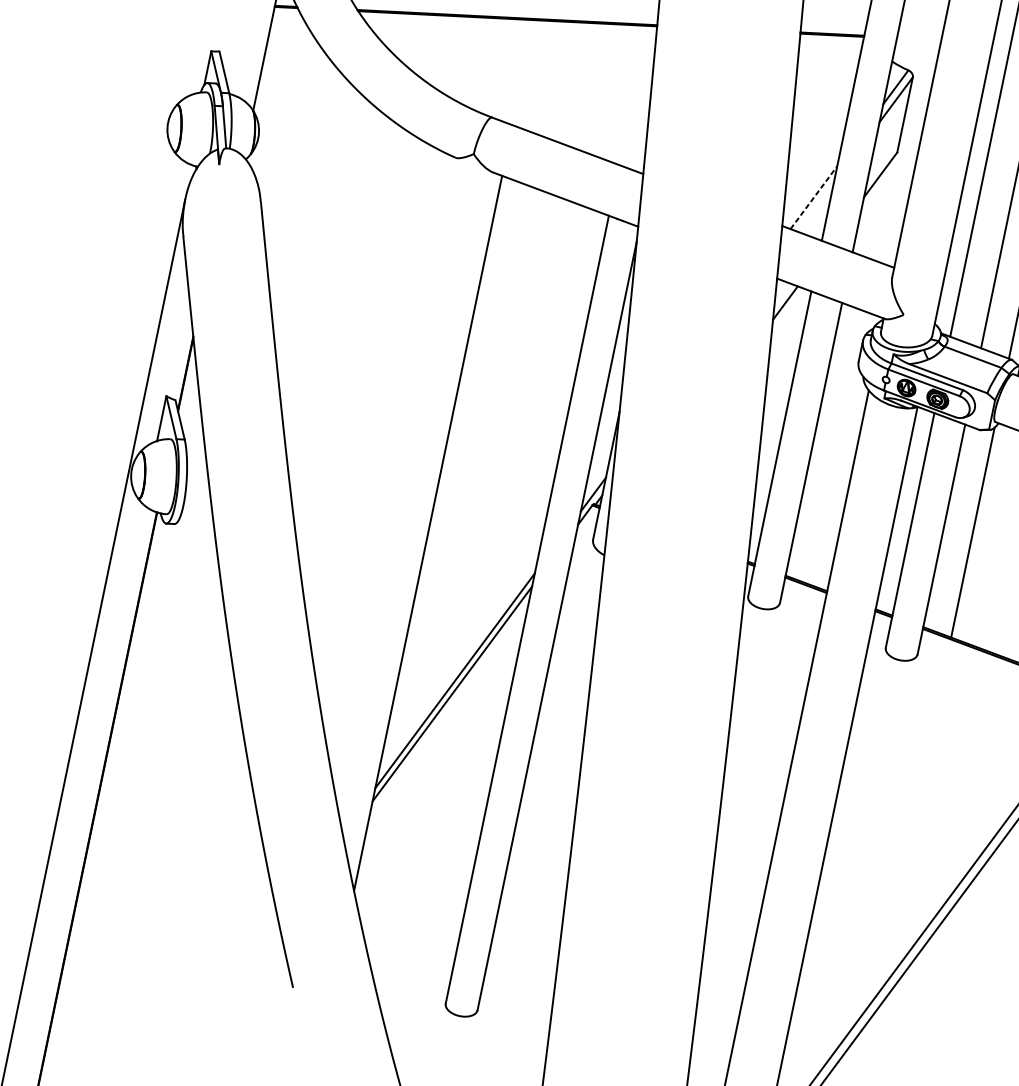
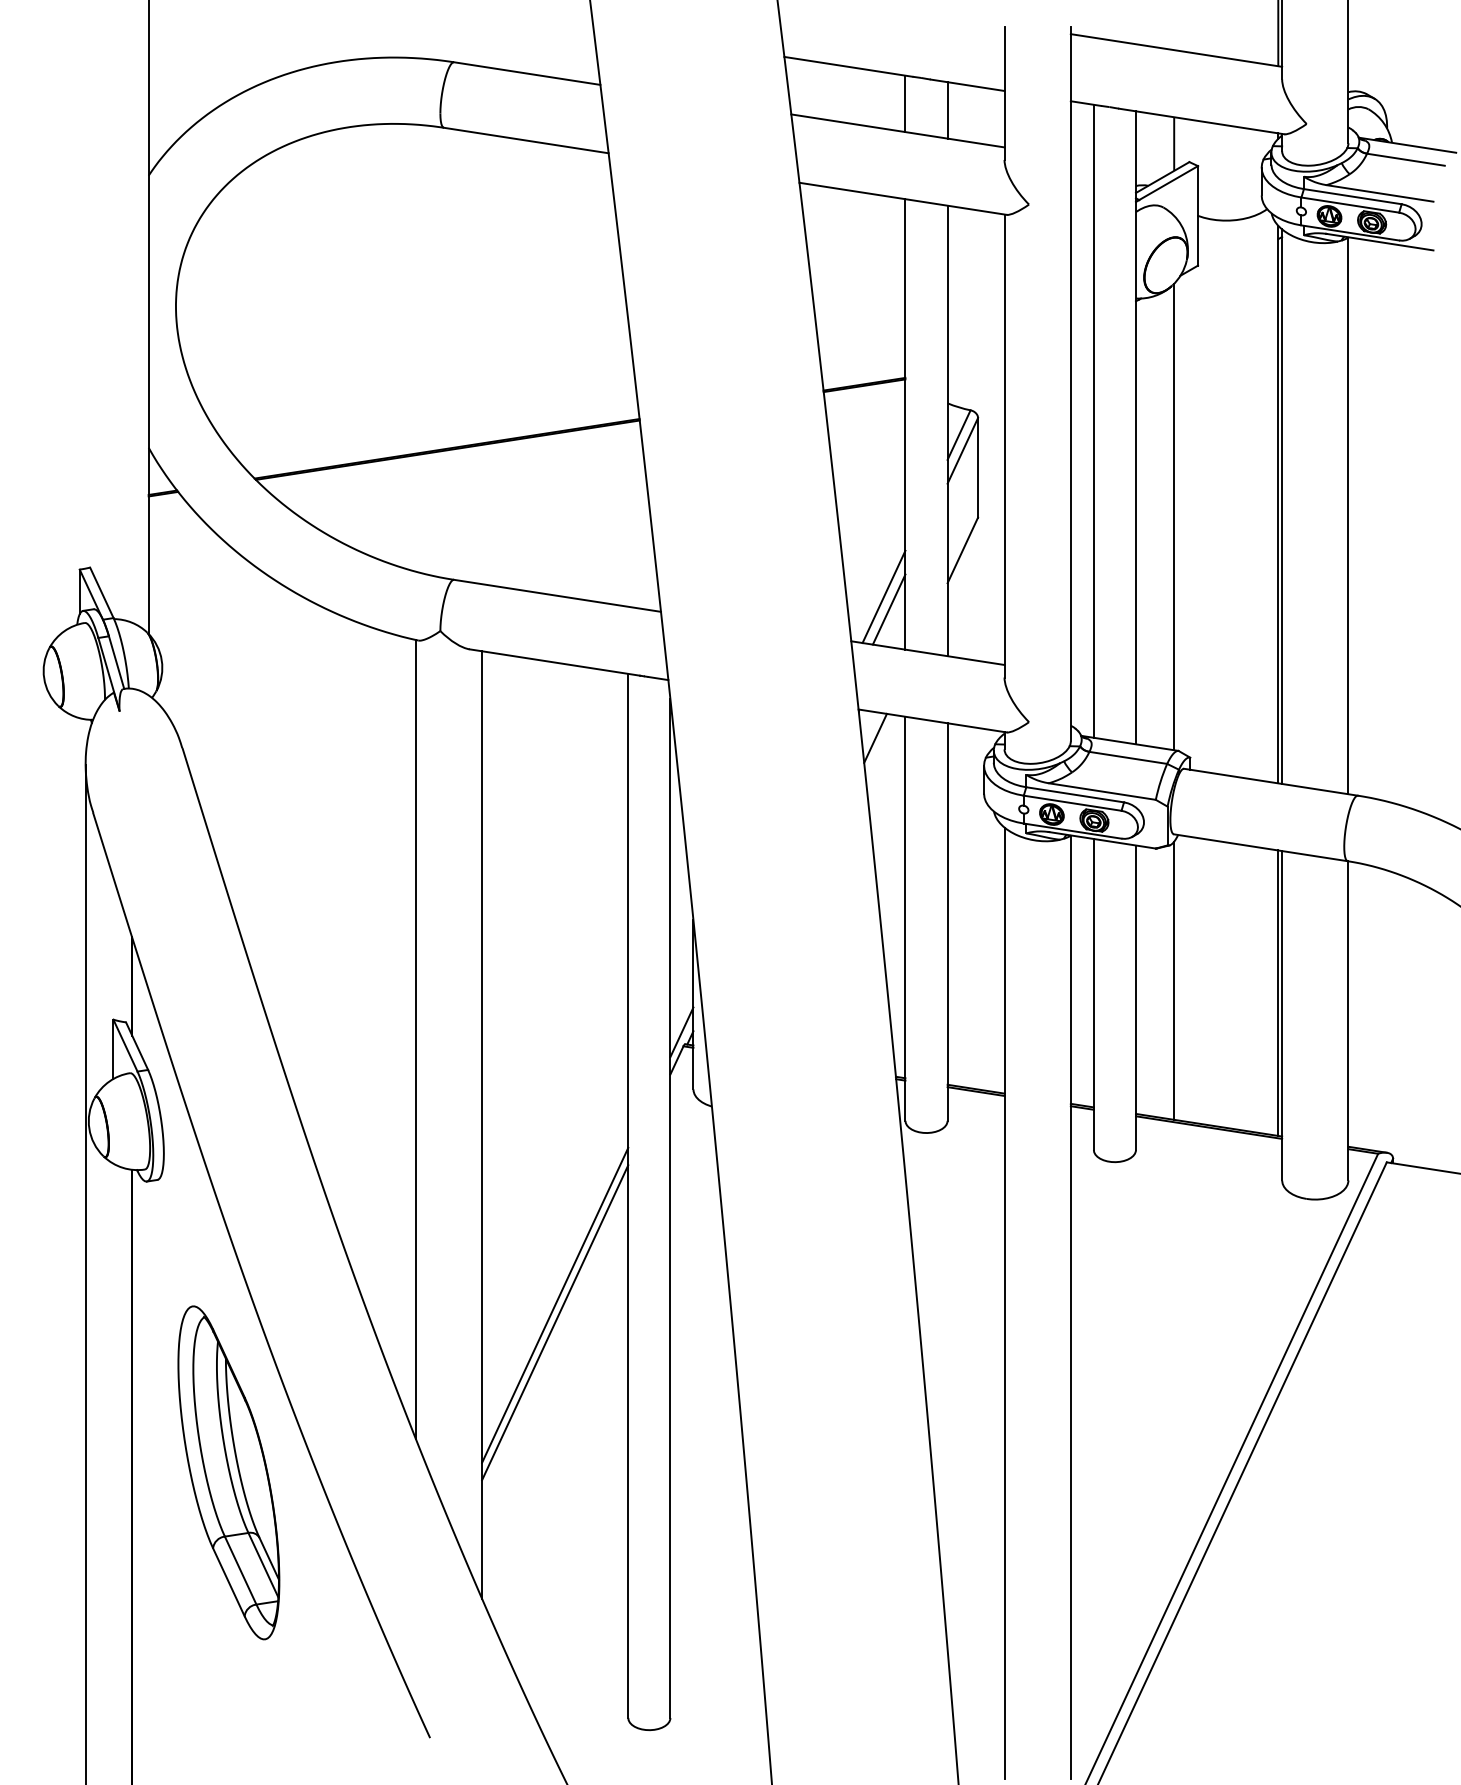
line: (814, 197) -> (884, 596), dashed -> solid
line: (815, 207) -> (888, 609), added
line: (391, 457) -> (415, 1038), added
part: (182, 755) -> (228, 1472), added

